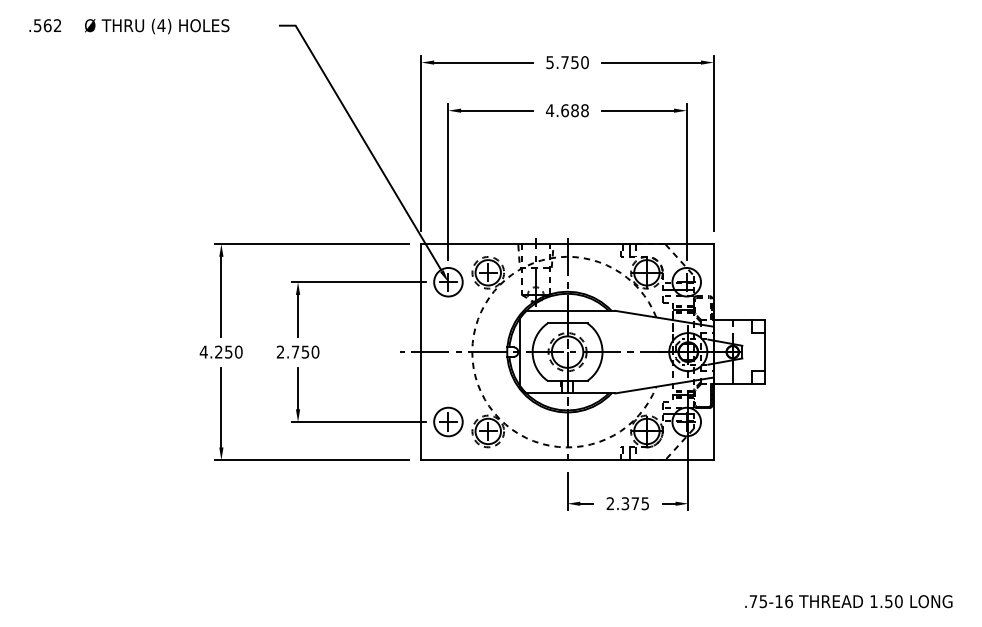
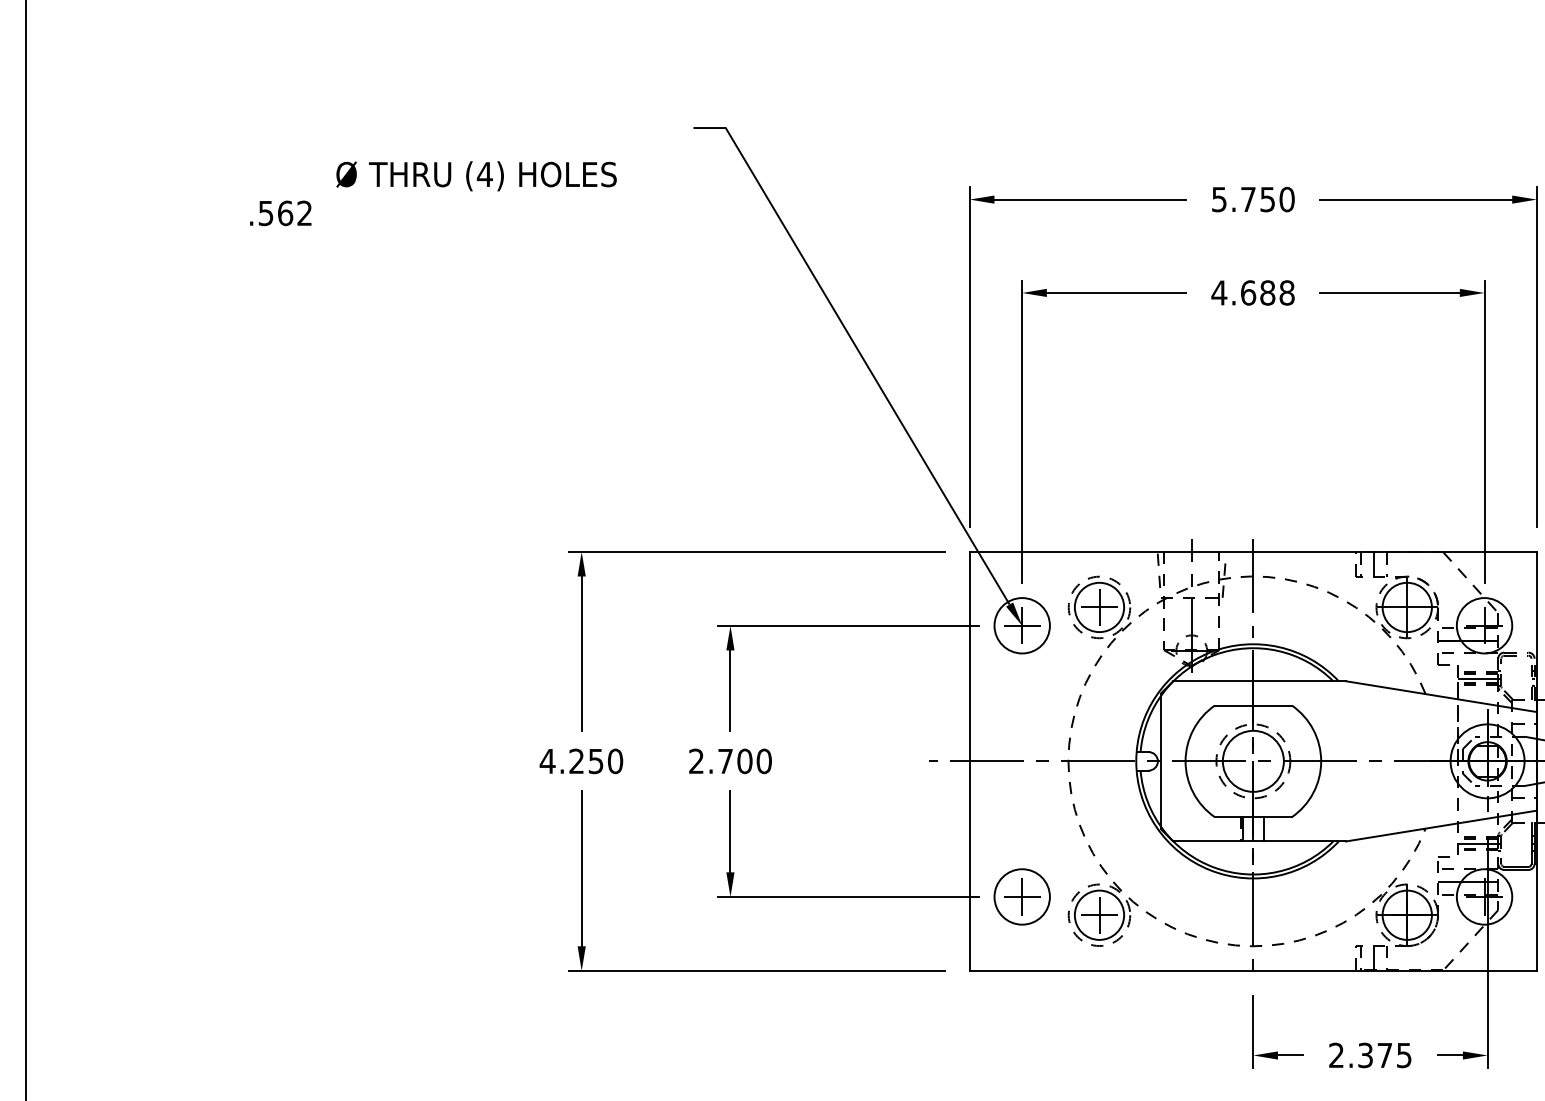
text: (45, 25) -> (281, 213), moved
text: (157, 26) -> (477, 176), moved
text: (305, 351) -> (744, 760), 2.750 -> 2.700

